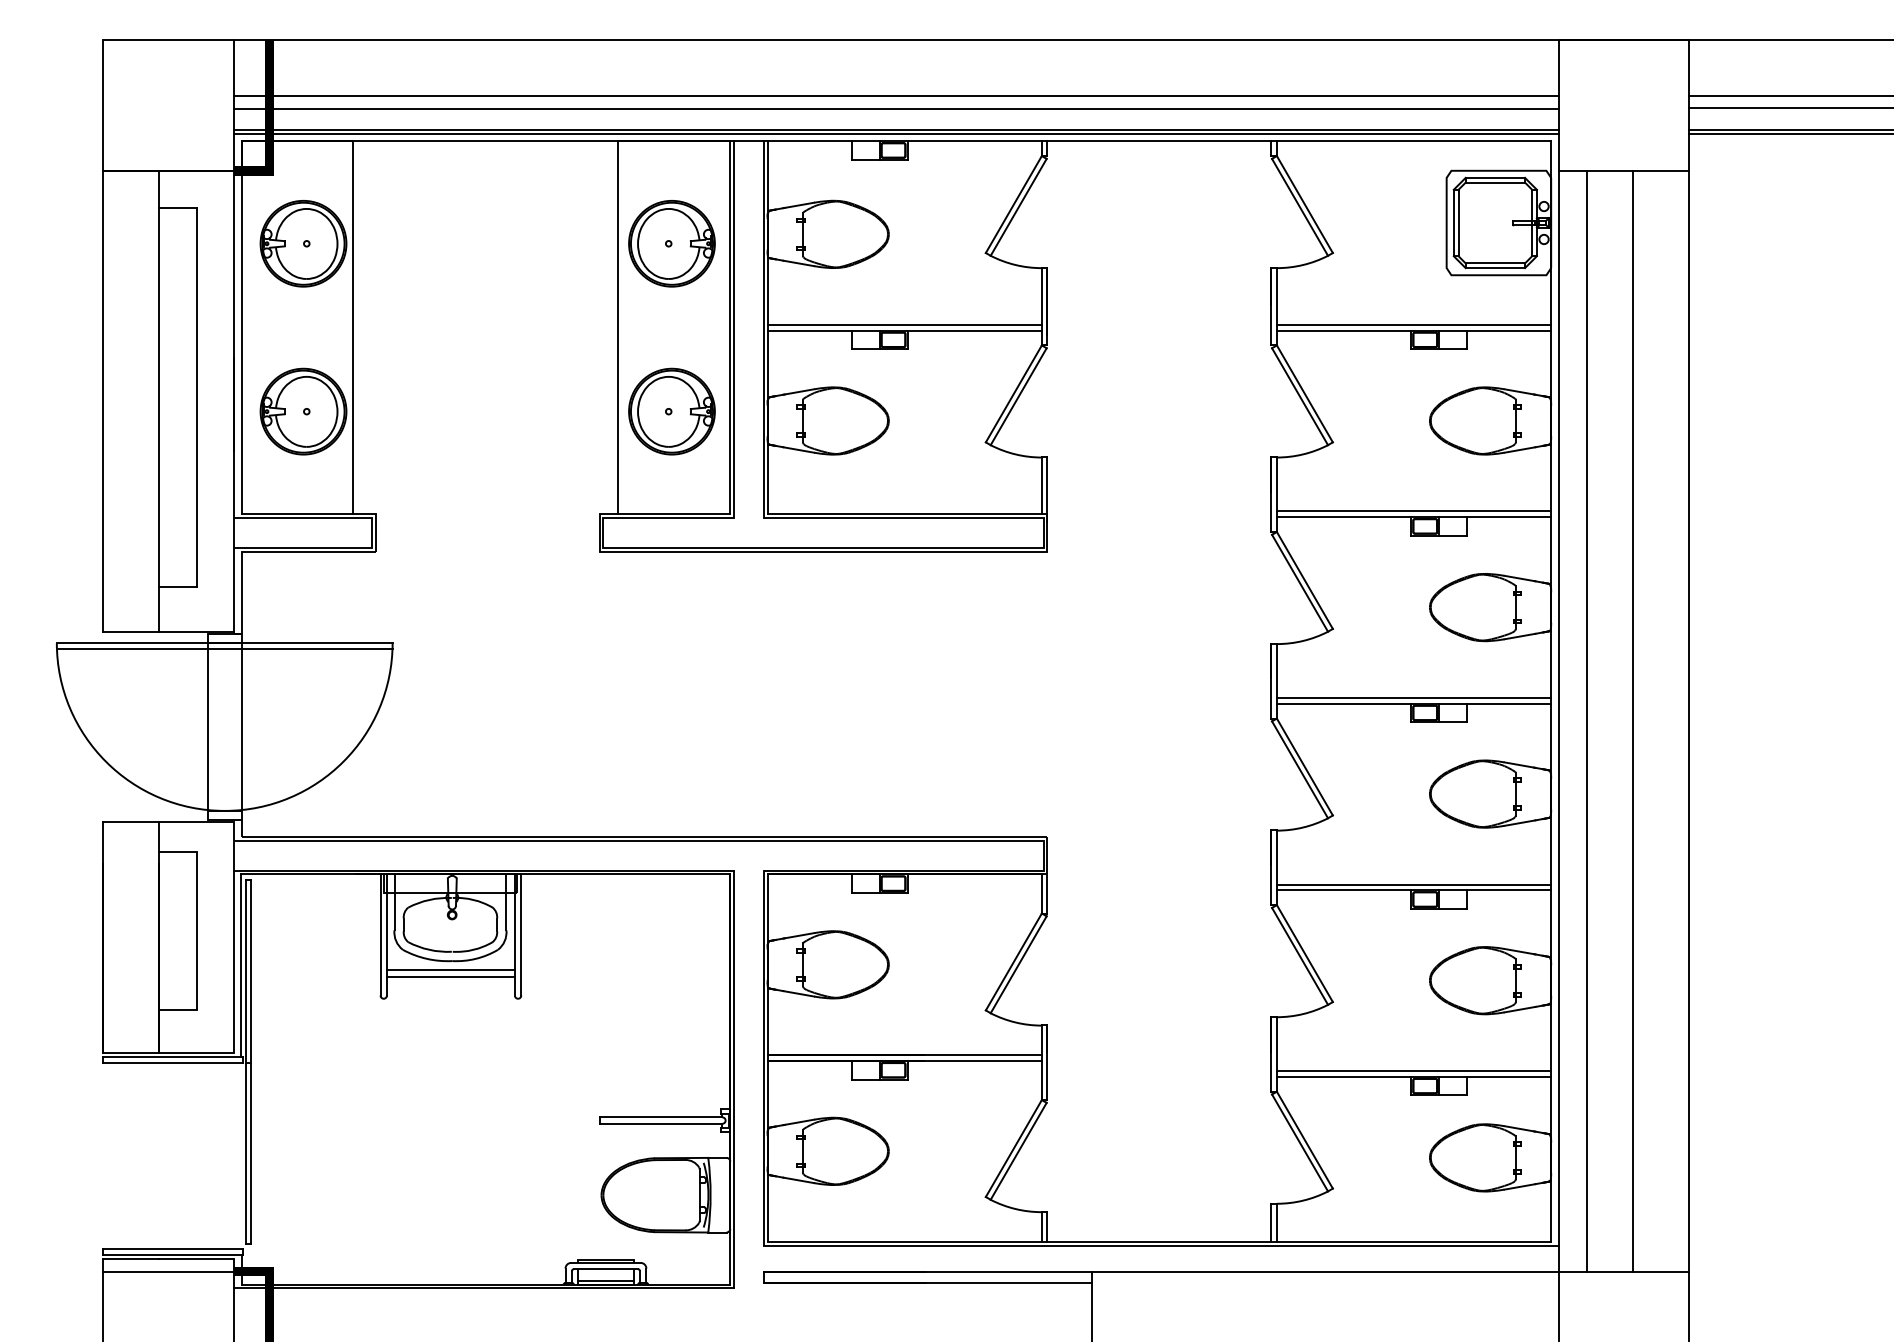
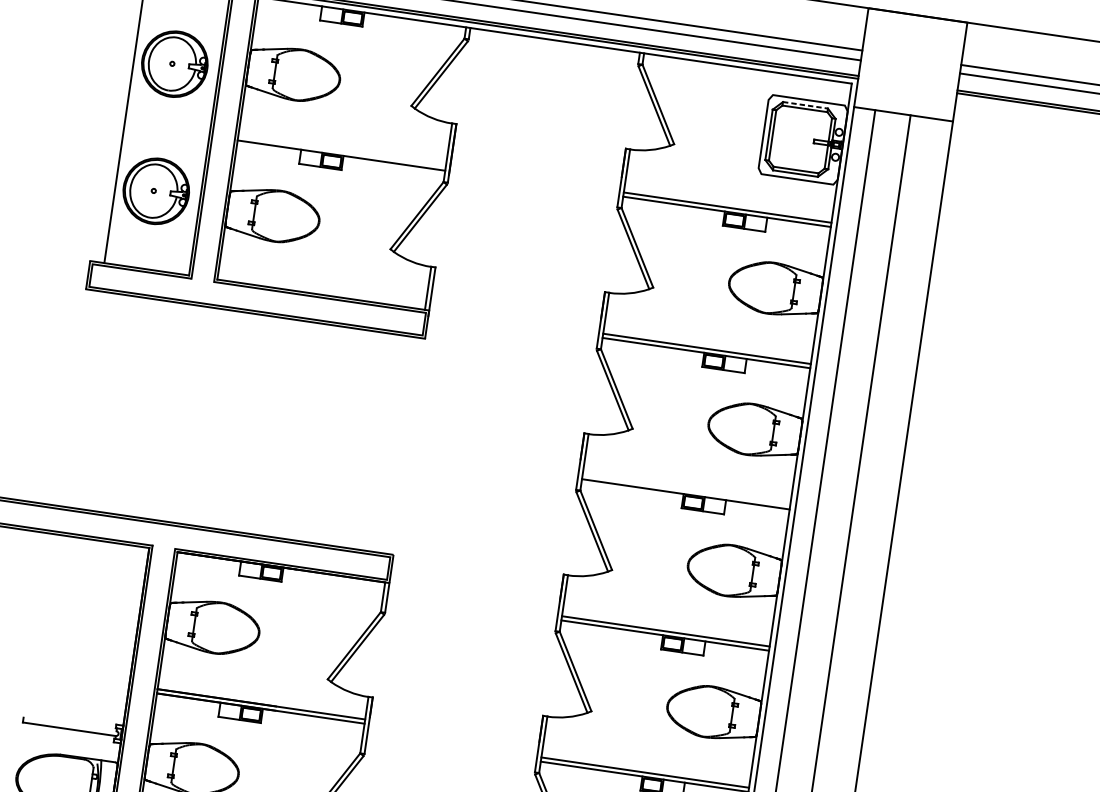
line: (1495, 177) -> (805, 105), solid -> dashed
line: (904, 324) -> (341, 151), removed
line: (1413, 698) -> (686, 490), removed
line: (660, 1117) -> (69, 724), removed

